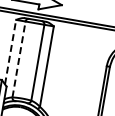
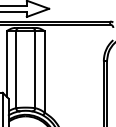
line: (10, 51) -> (6, 63), dashed -> solid
line: (19, 59) -> (16, 69), dashed -> solid

